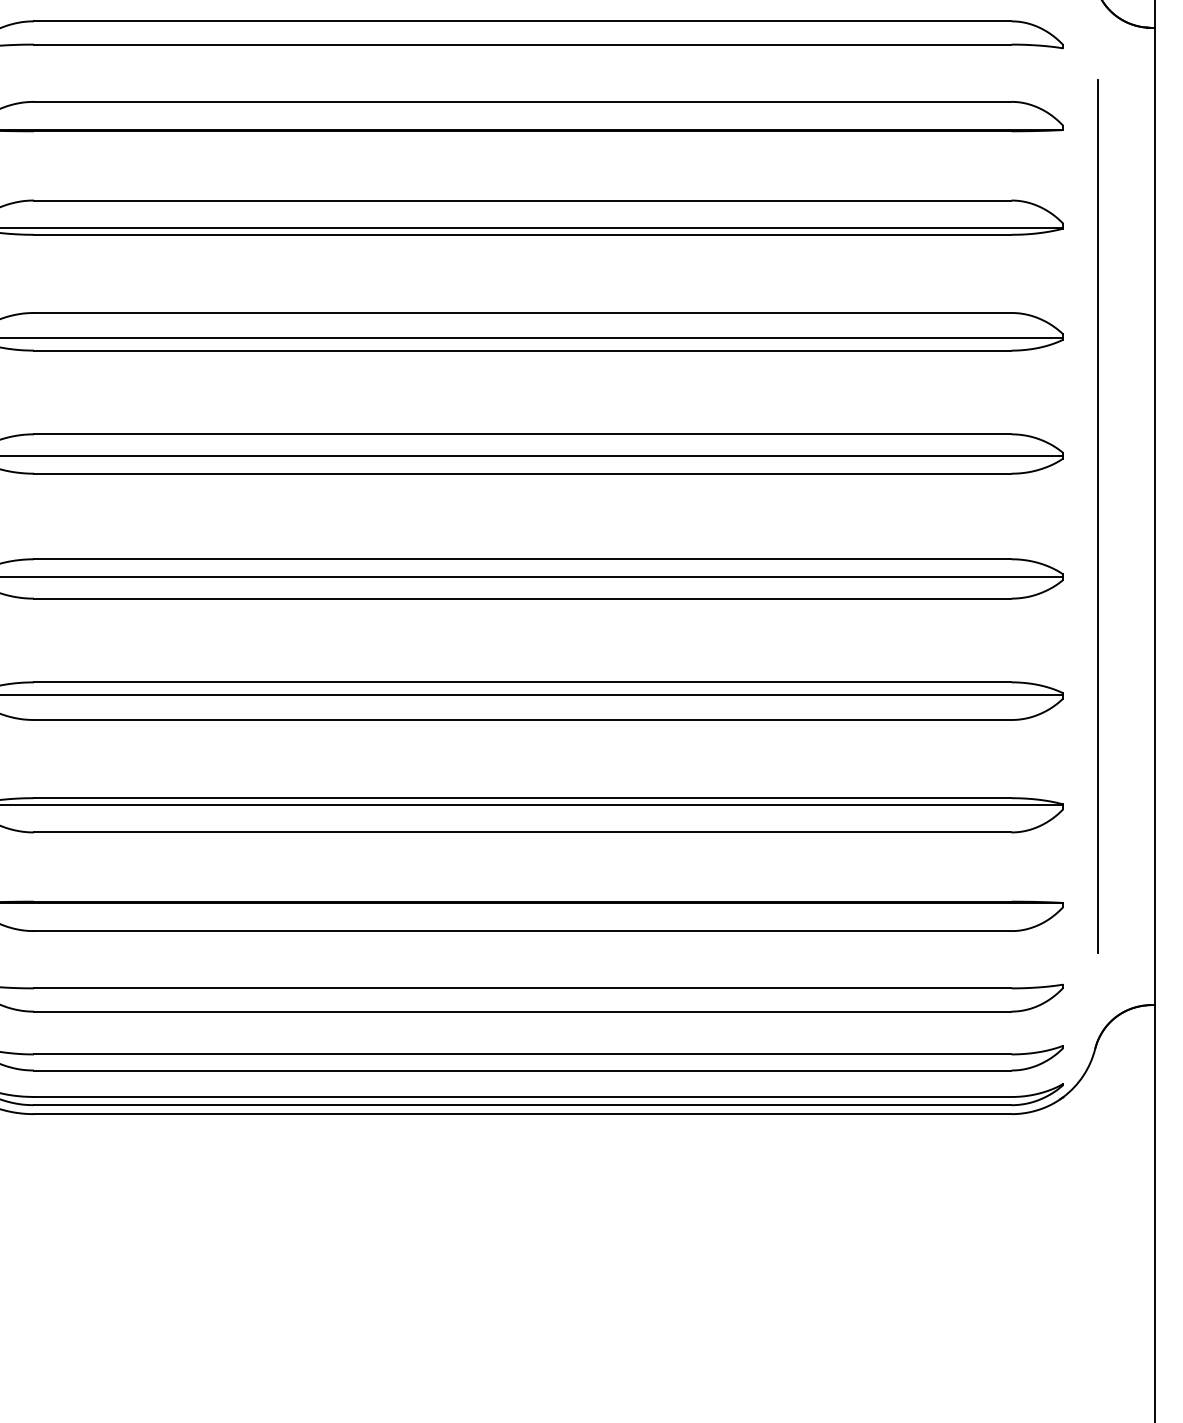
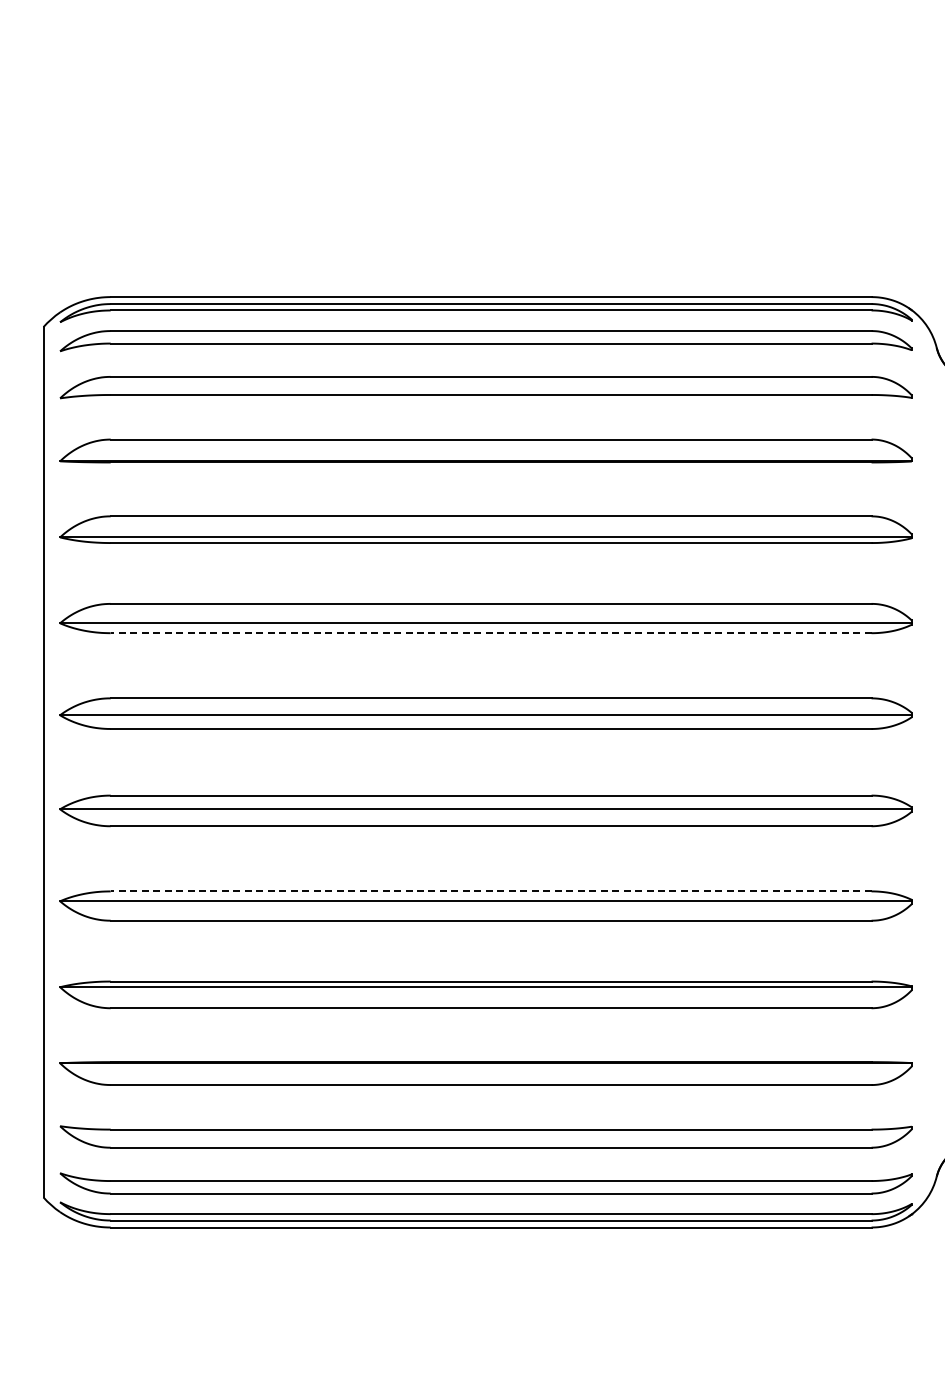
line: (521, 351) -> (490, 633), solid -> dashed
line: (1097, 516) -> (938, 762), removed
line: (521, 682) -> (490, 891), solid -> dashed

